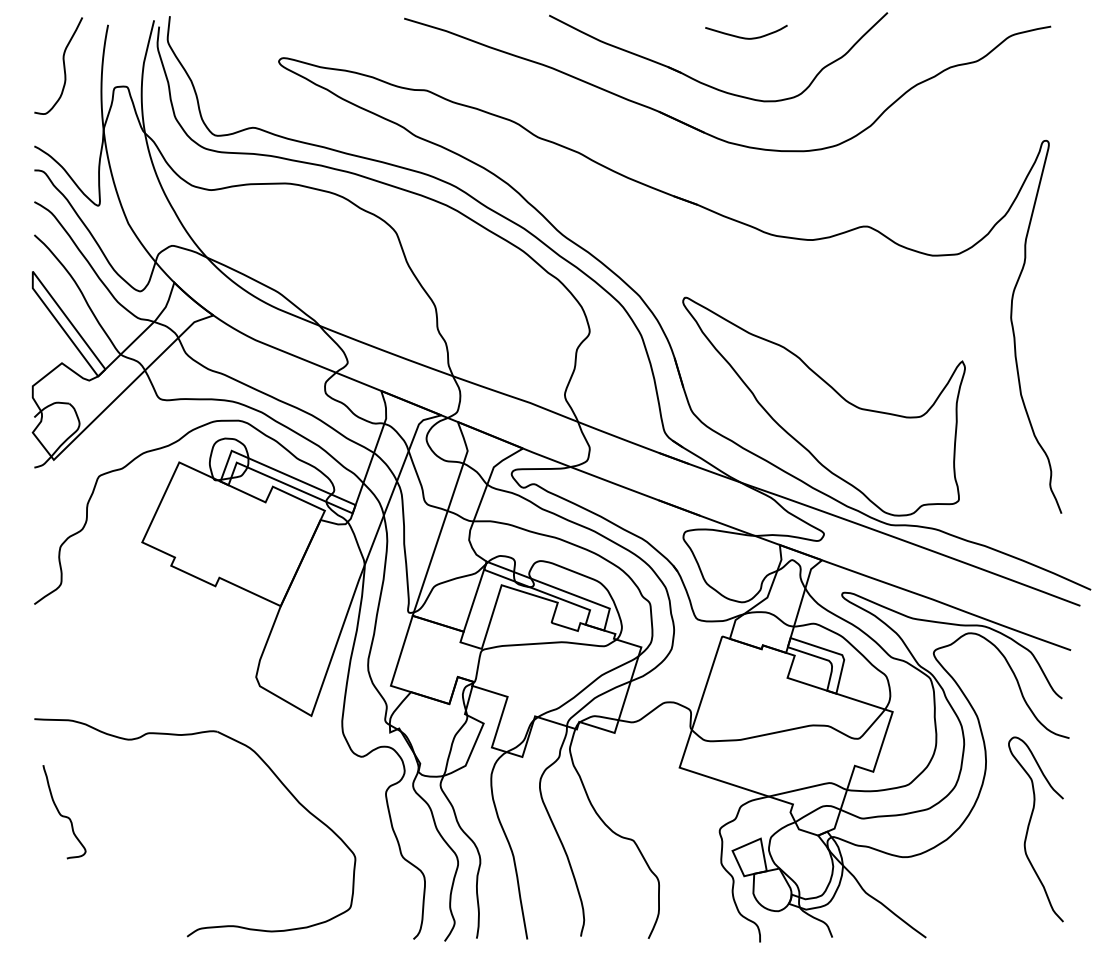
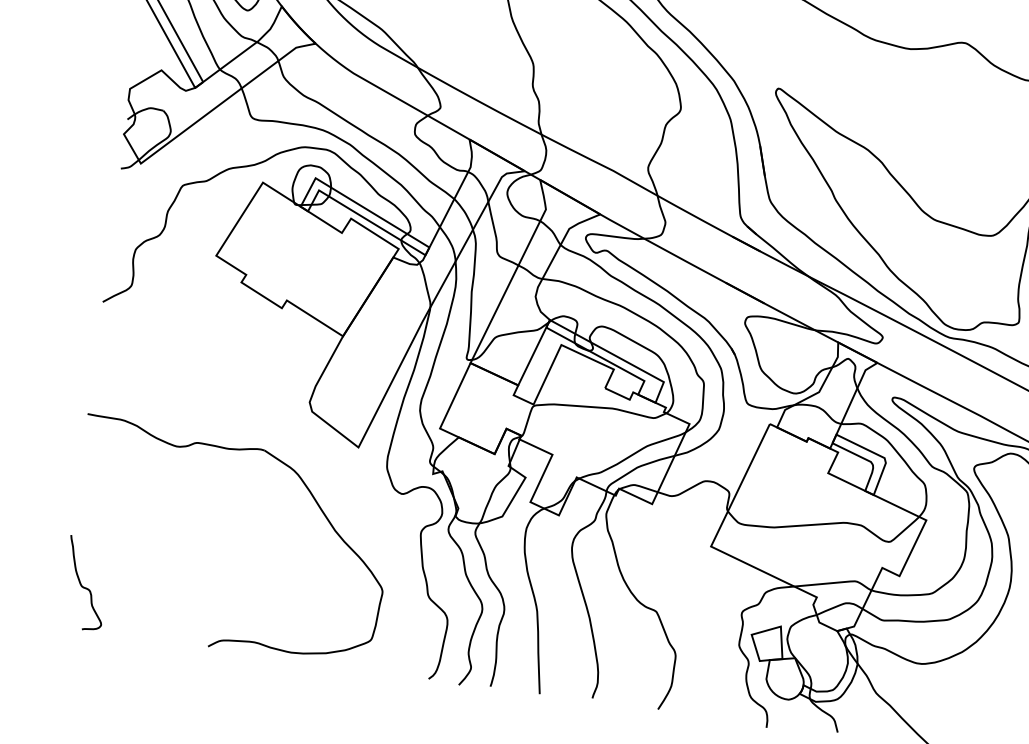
curve: (64, 815) -> (85, 587), moved

